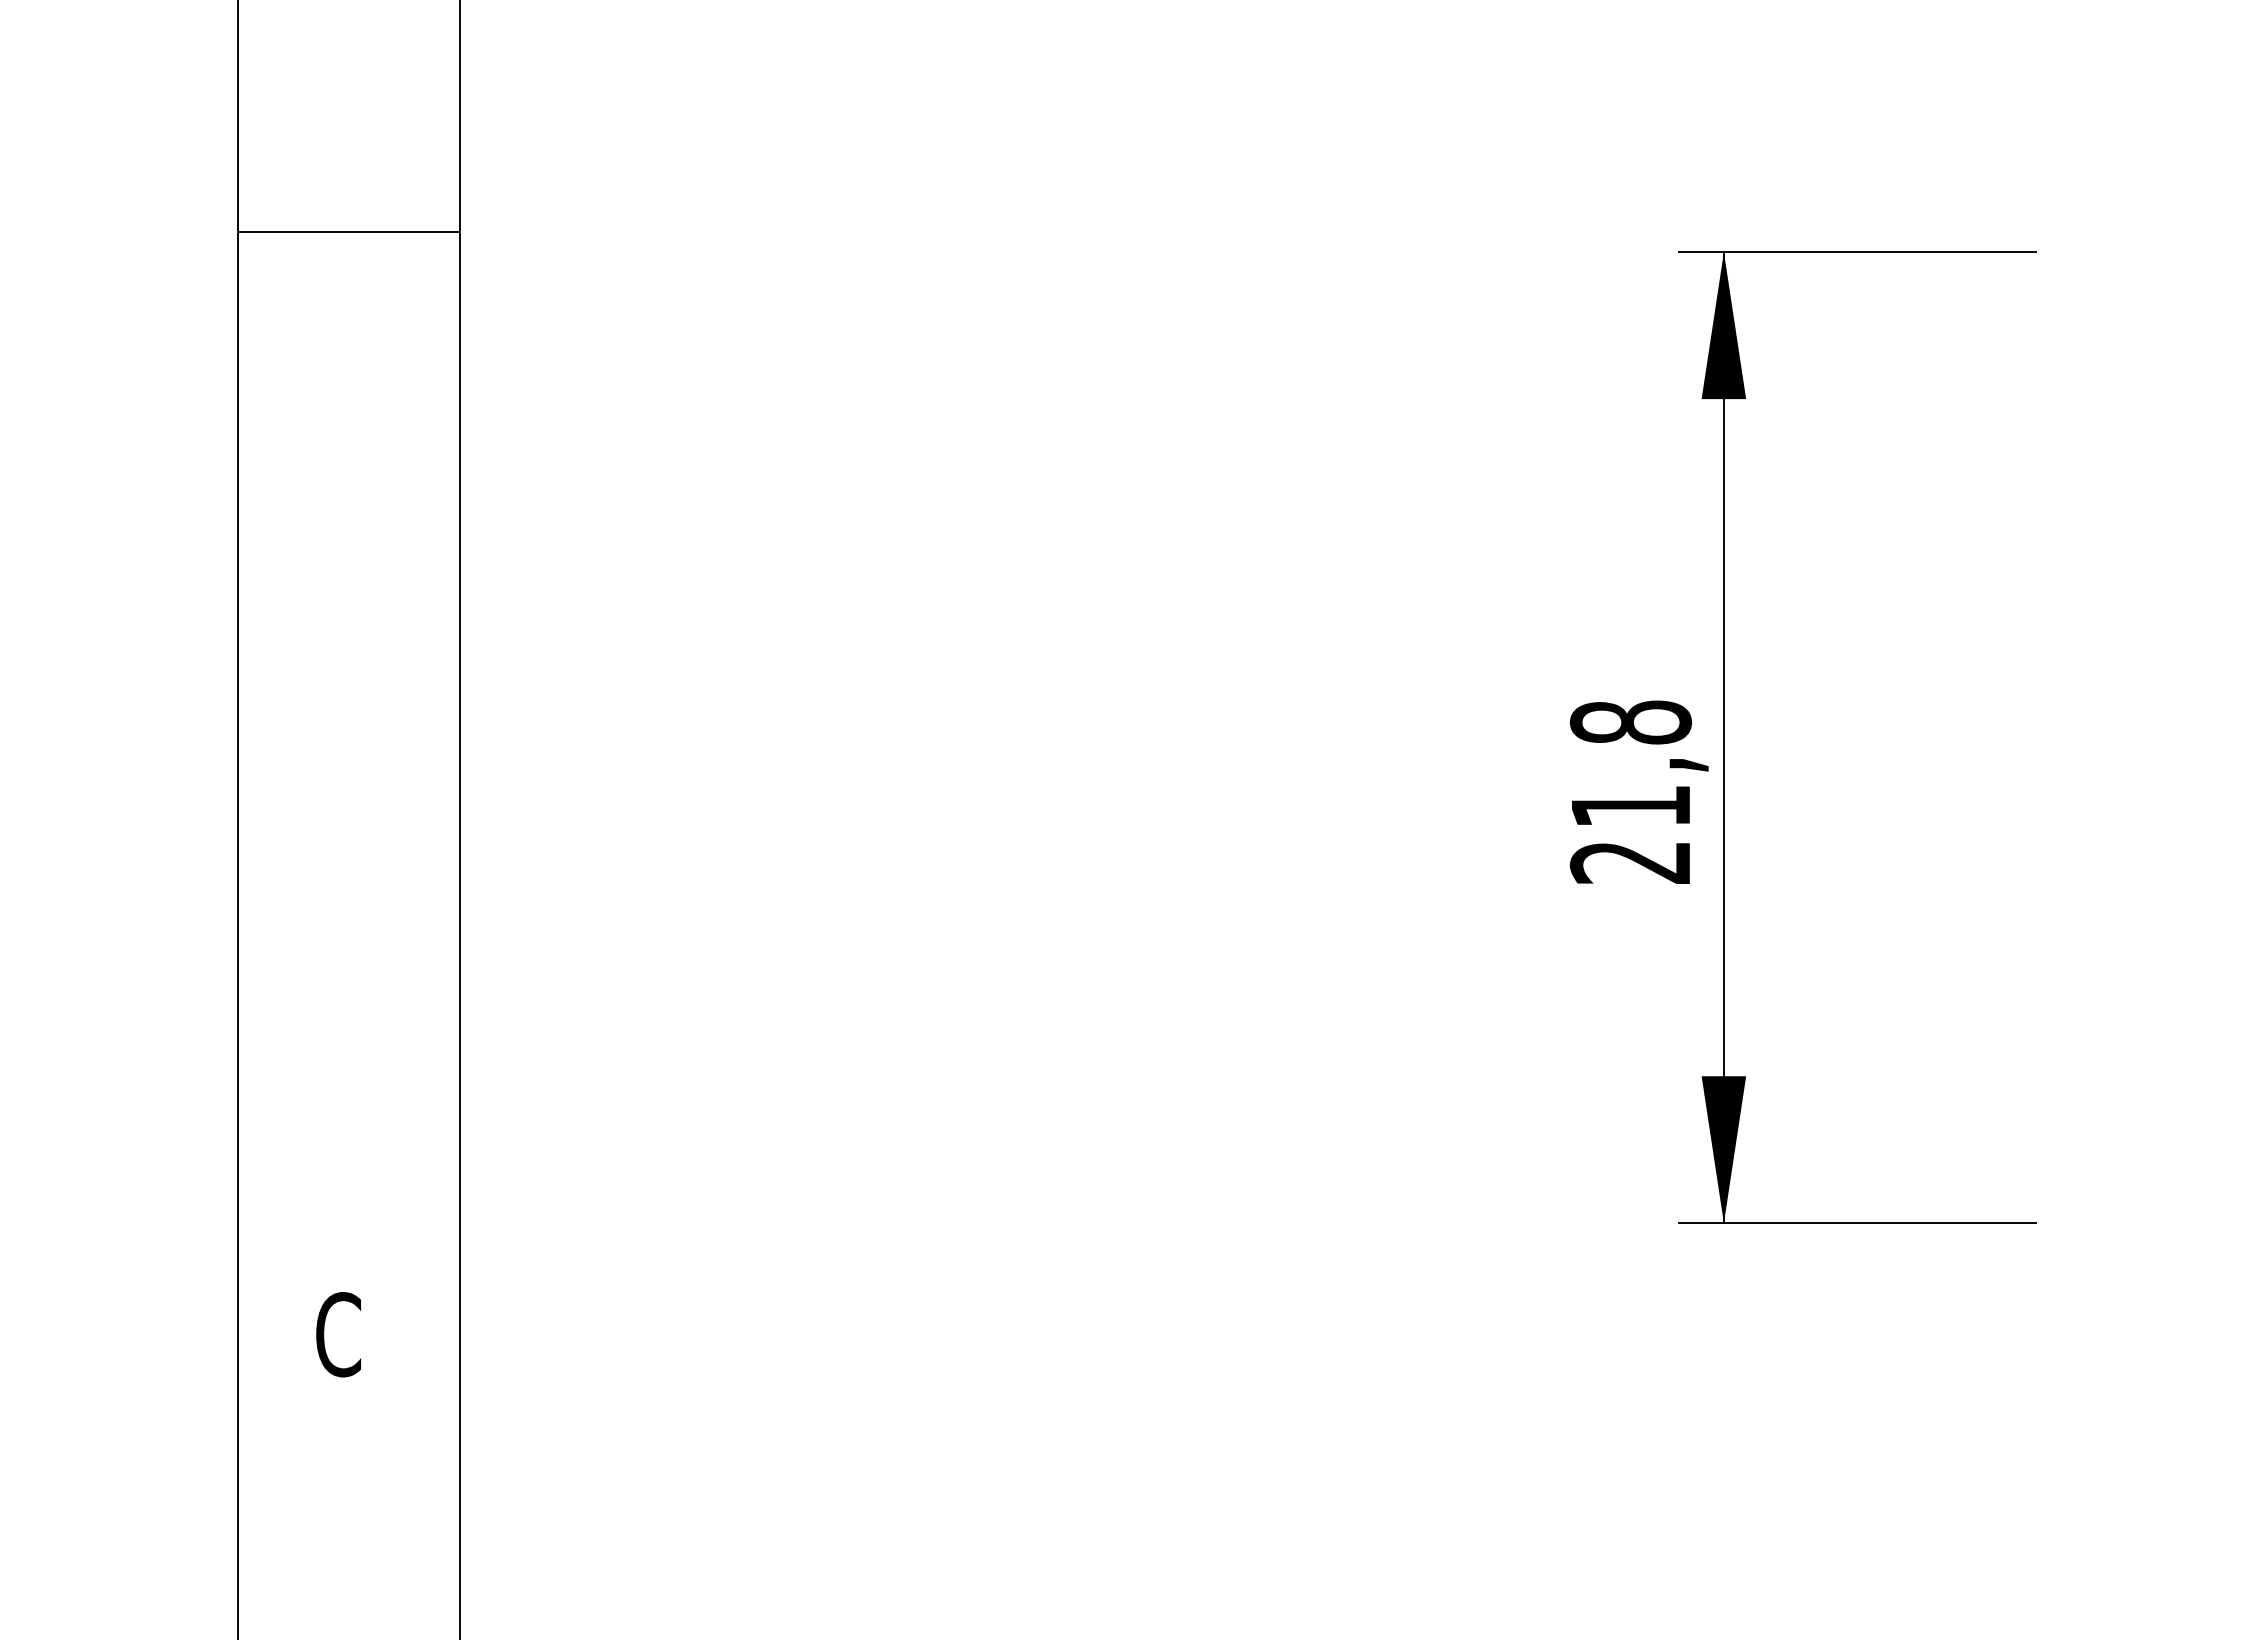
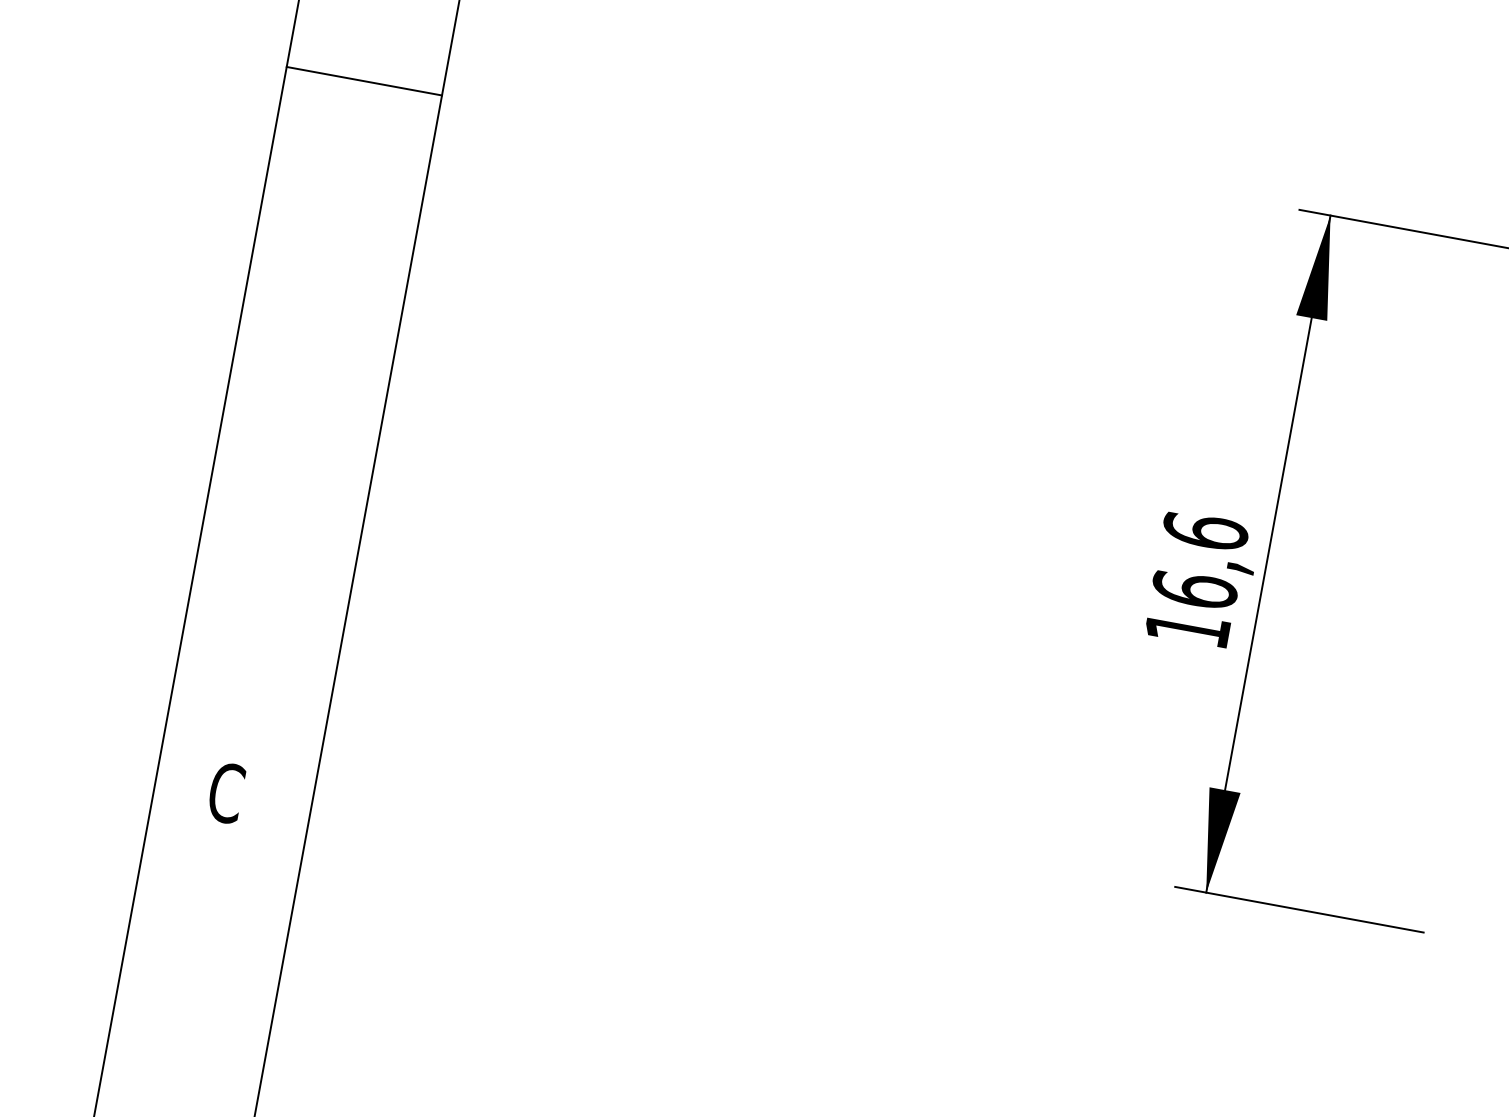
line: (348, 231) -> (364, 80), moved
text: (1630, 791) -> (1196, 579), 21,8 -> 16,6

